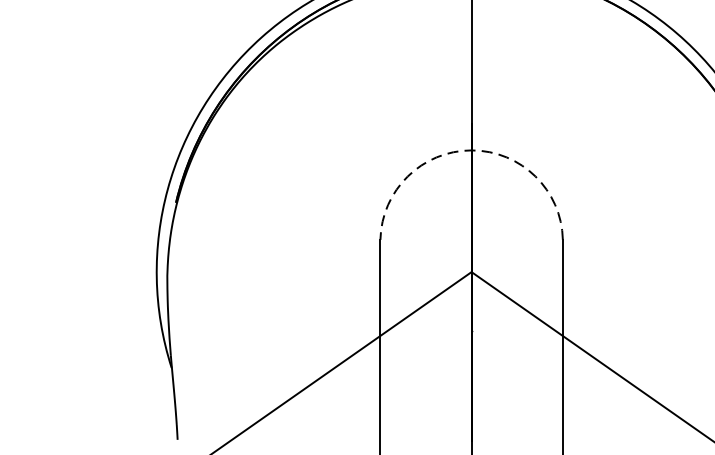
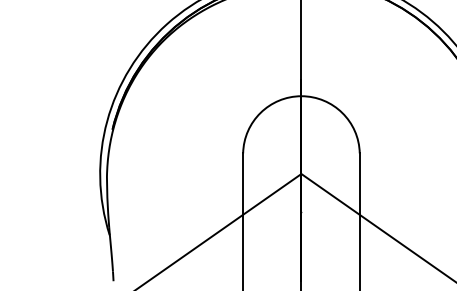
arc: (471, 150) -> (301, 96), dashed -> solid

